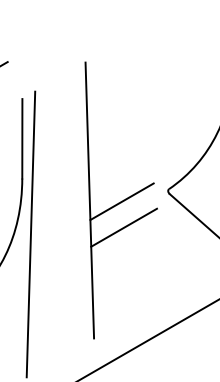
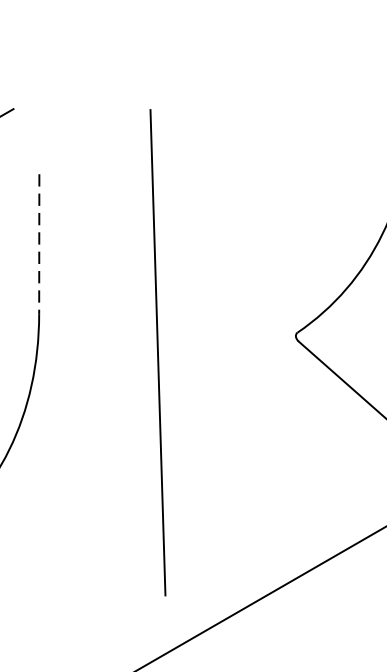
line: (22, 138) -> (39, 243), solid -> dashed
line: (121, 201) -> (213, 354), removed
line: (124, 227) -> (219, 400), removed
line: (30, 234) -> (53, 412), removed

